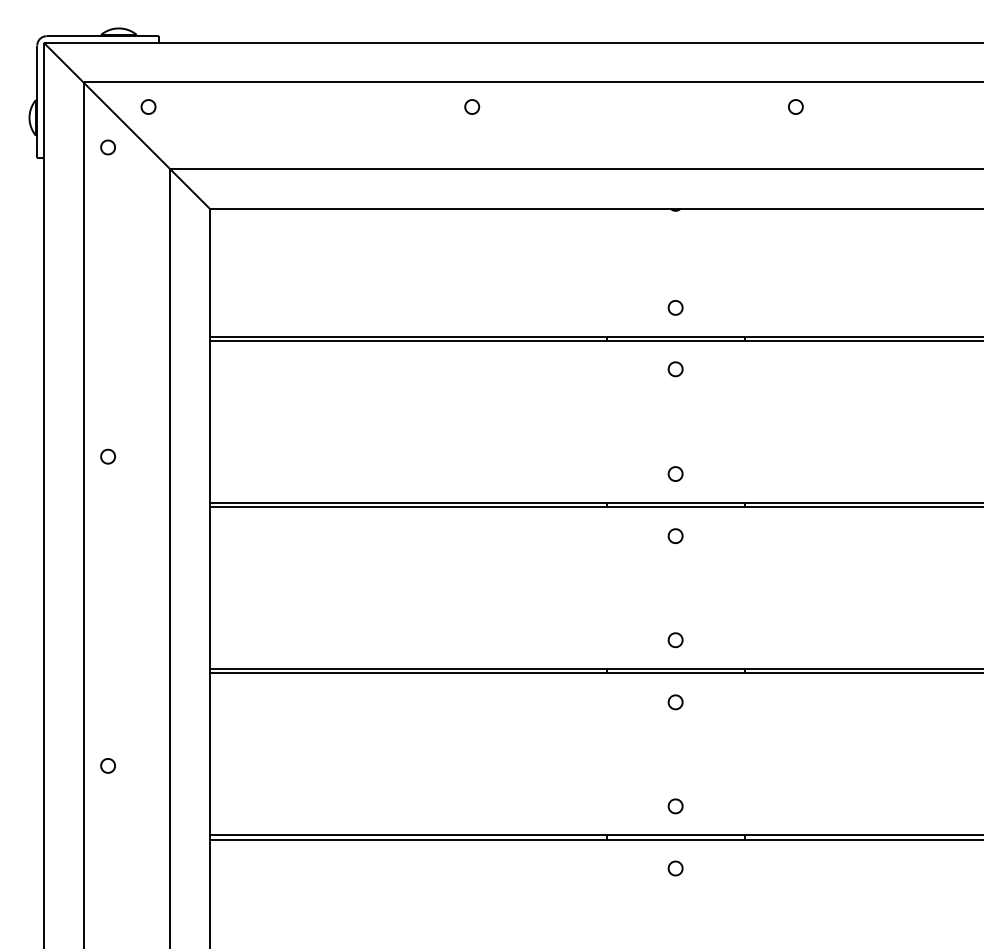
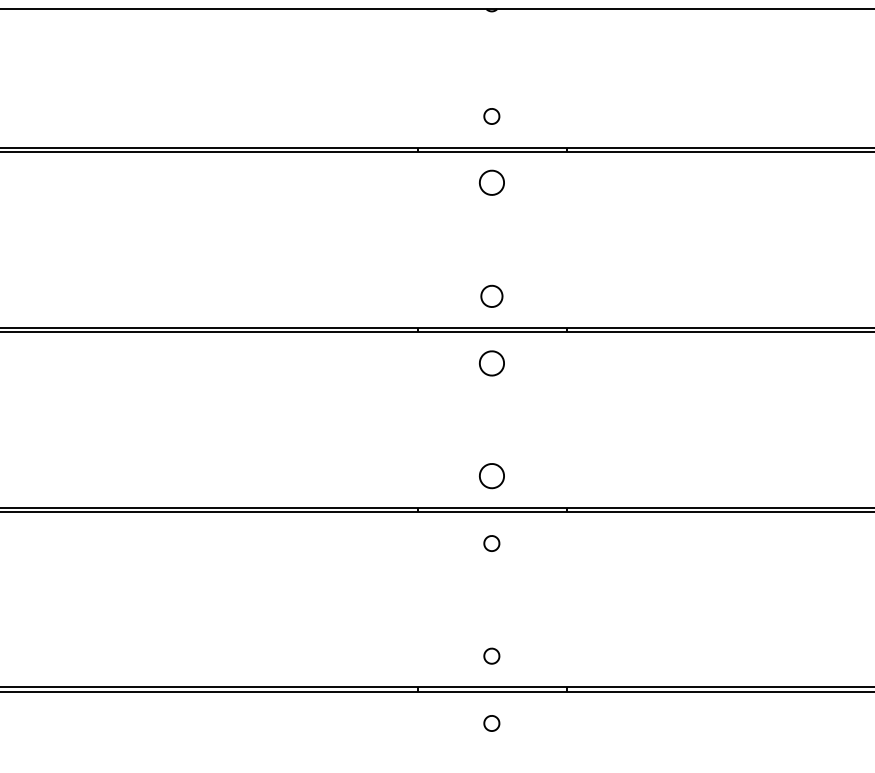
part: (675, 369) -> (491, 183), size x1.6
part: (675, 473) -> (491, 295), size x1.4
part: (675, 536) -> (491, 364), size x1.6
part: (675, 640) -> (491, 476), size x1.6

